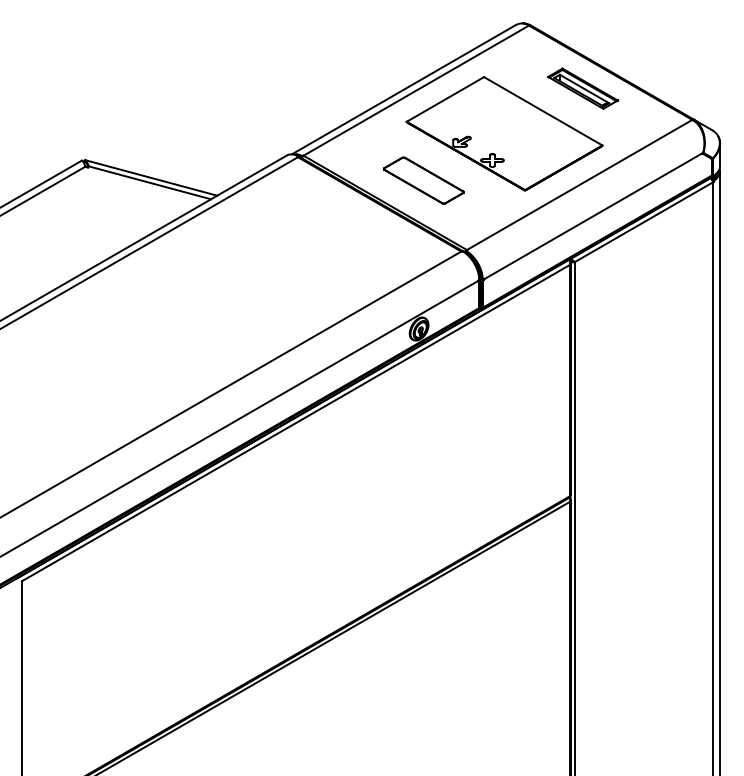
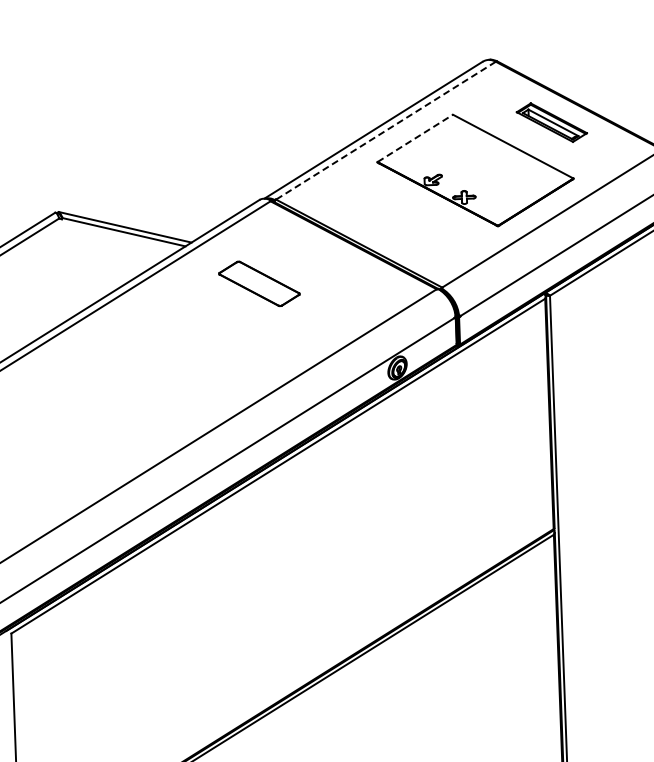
line: (415, 90) -> (385, 130), solid -> dashed
line: (445, 99) -> (415, 138), solid -> dashed
part: (423, 180) -> (259, 283), moved

